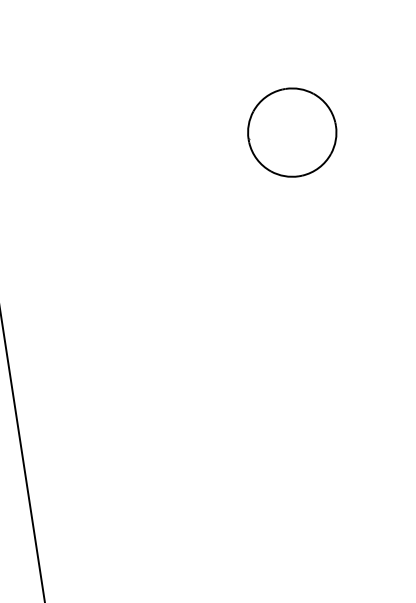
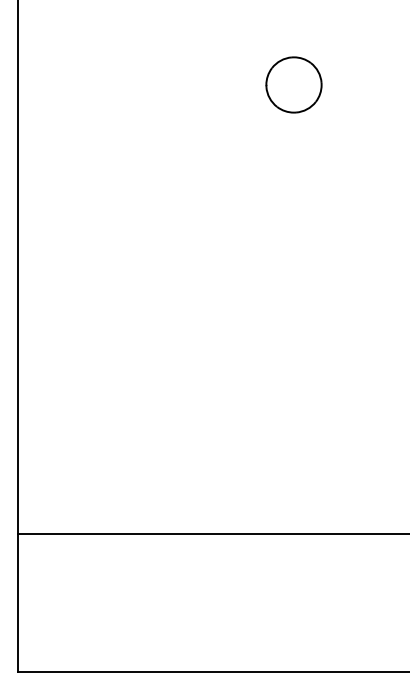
part: (291, 132) -> (293, 84), size x0.71

